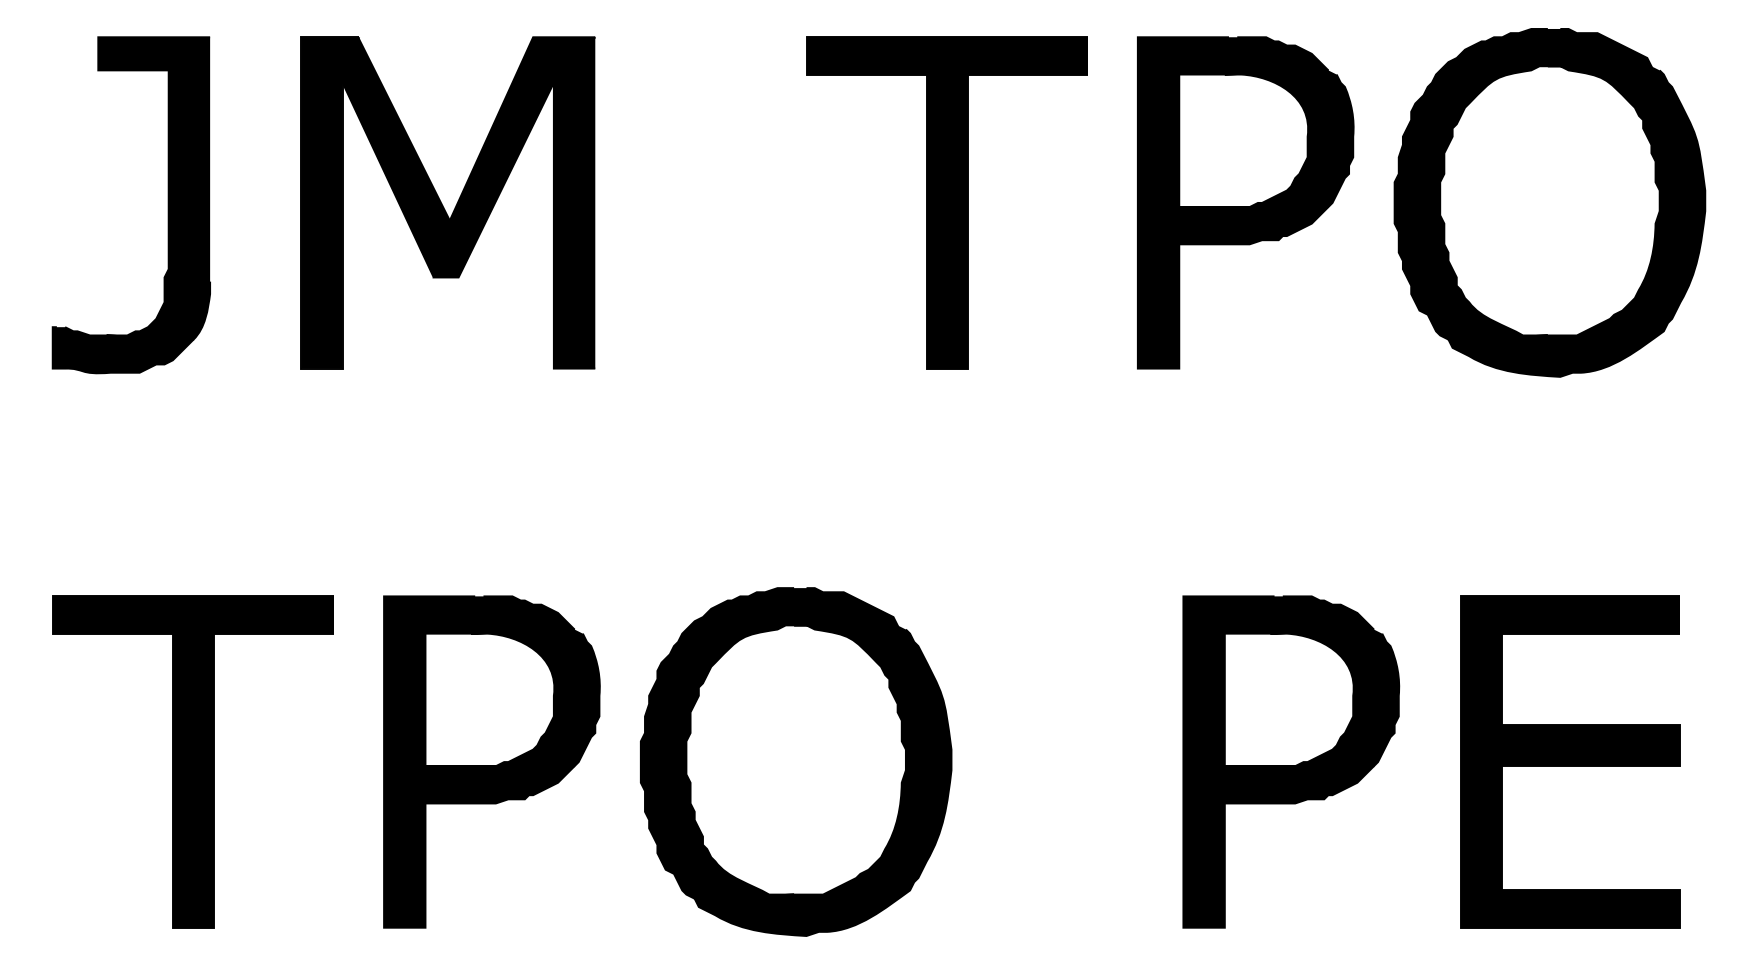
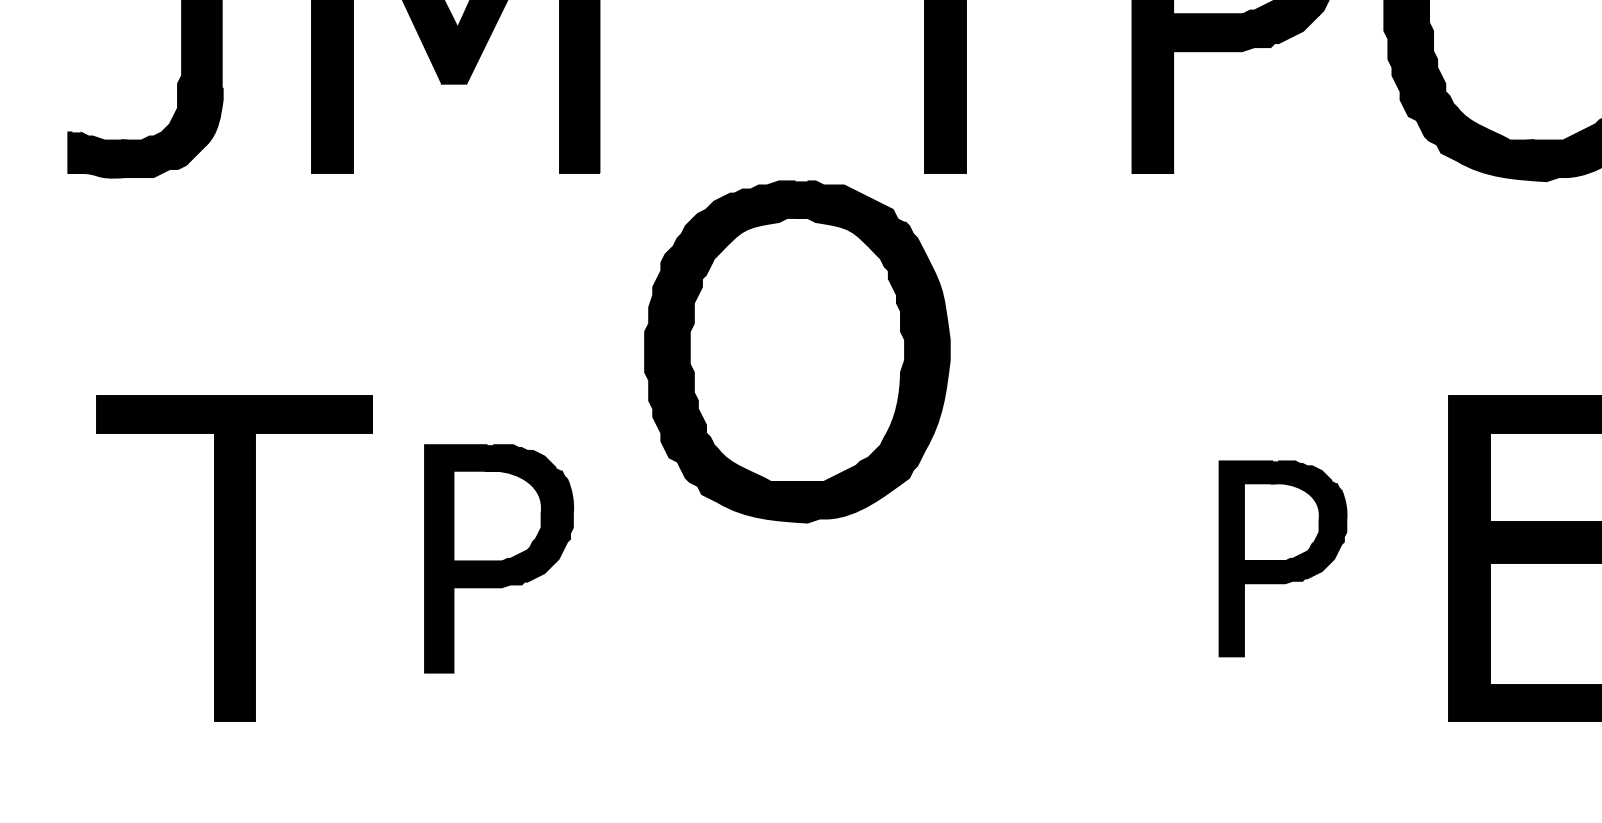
part: (192, 761) -> (233, 558), moved
part: (491, 761) -> (498, 558), size x0.7
part: (796, 761) -> (797, 351), moved
part: (1291, 761) -> (1283, 558), size x0.6

